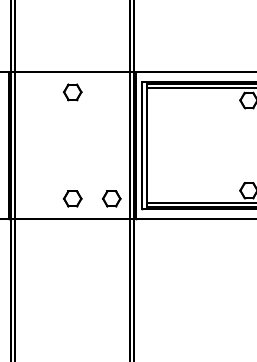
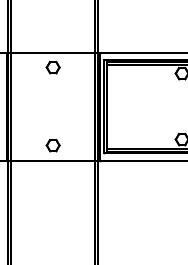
part: (111, 198) -> (81, 145), removed

